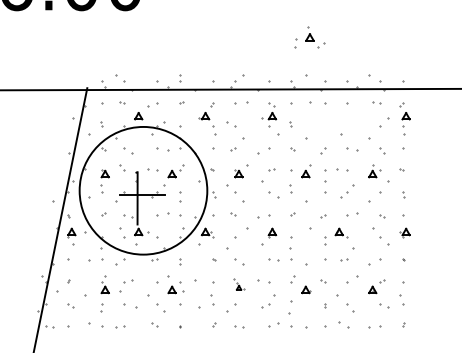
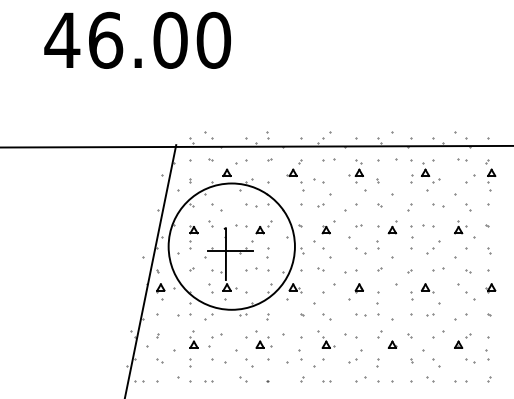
part: (309, 37) -> (425, 172), moved
part: (239, 284) -> (326, 339), size x1.67
part: (290, 307) -> (377, 362), size x0.62
part: (344, 325) -> (430, 379), size x0.62

